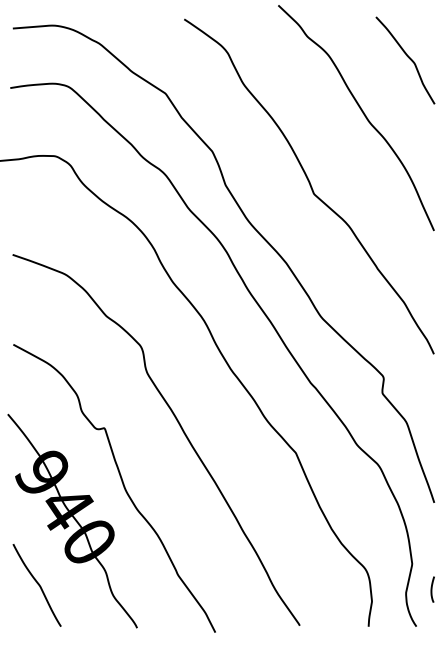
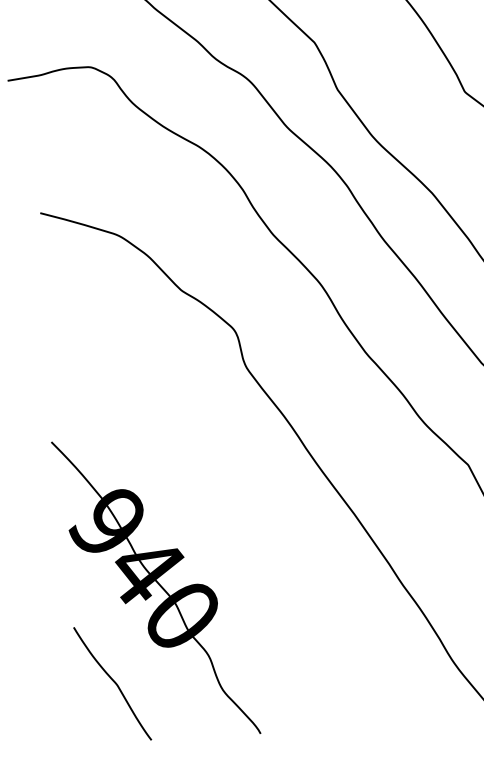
curve: (122, 485) -> (223, 531), removed

